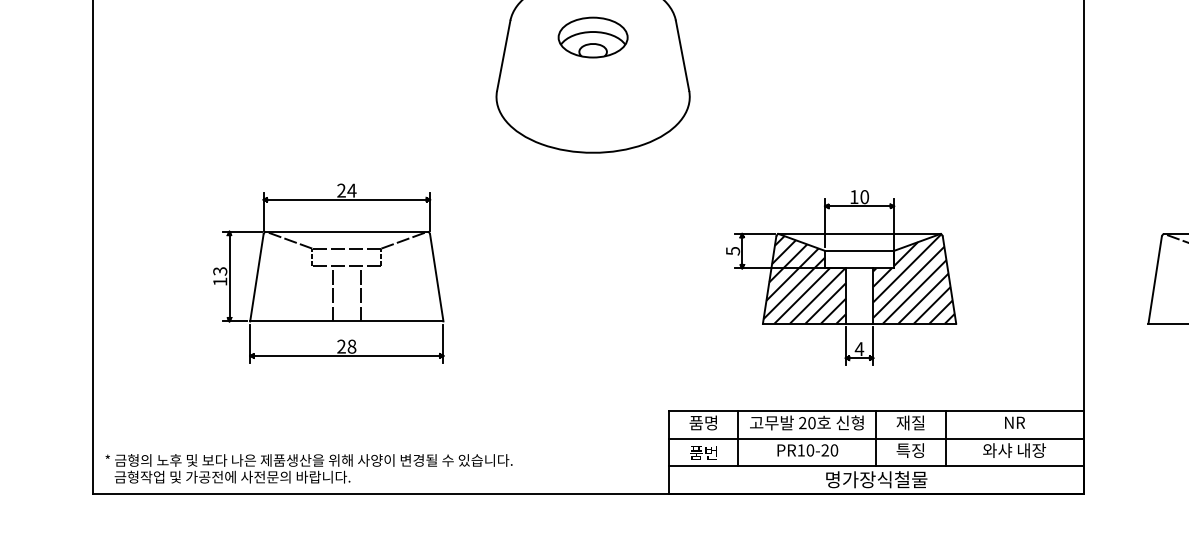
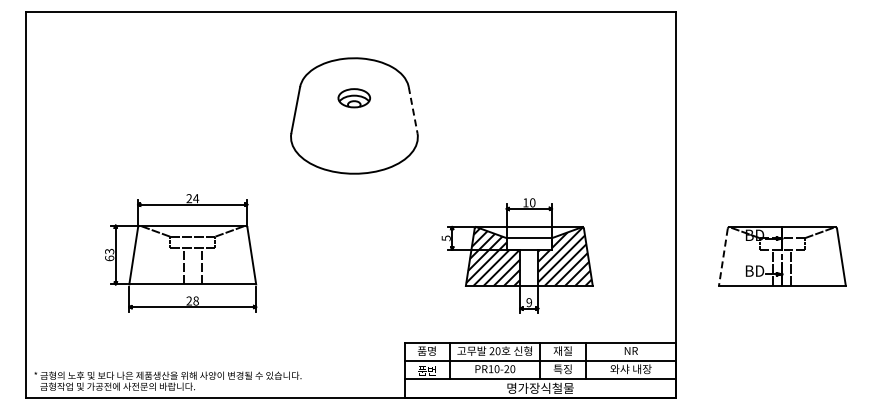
part: (591, 38) -> (353, 98), size x0.7
line: (683, 56) -> (413, 110), solid -> dashed
line: (1155, 280) -> (723, 257), solid -> dashed
text: (220, 281) -> (109, 258), 13 -> 63
text: (859, 348) -> (529, 302), 4 -> 9

